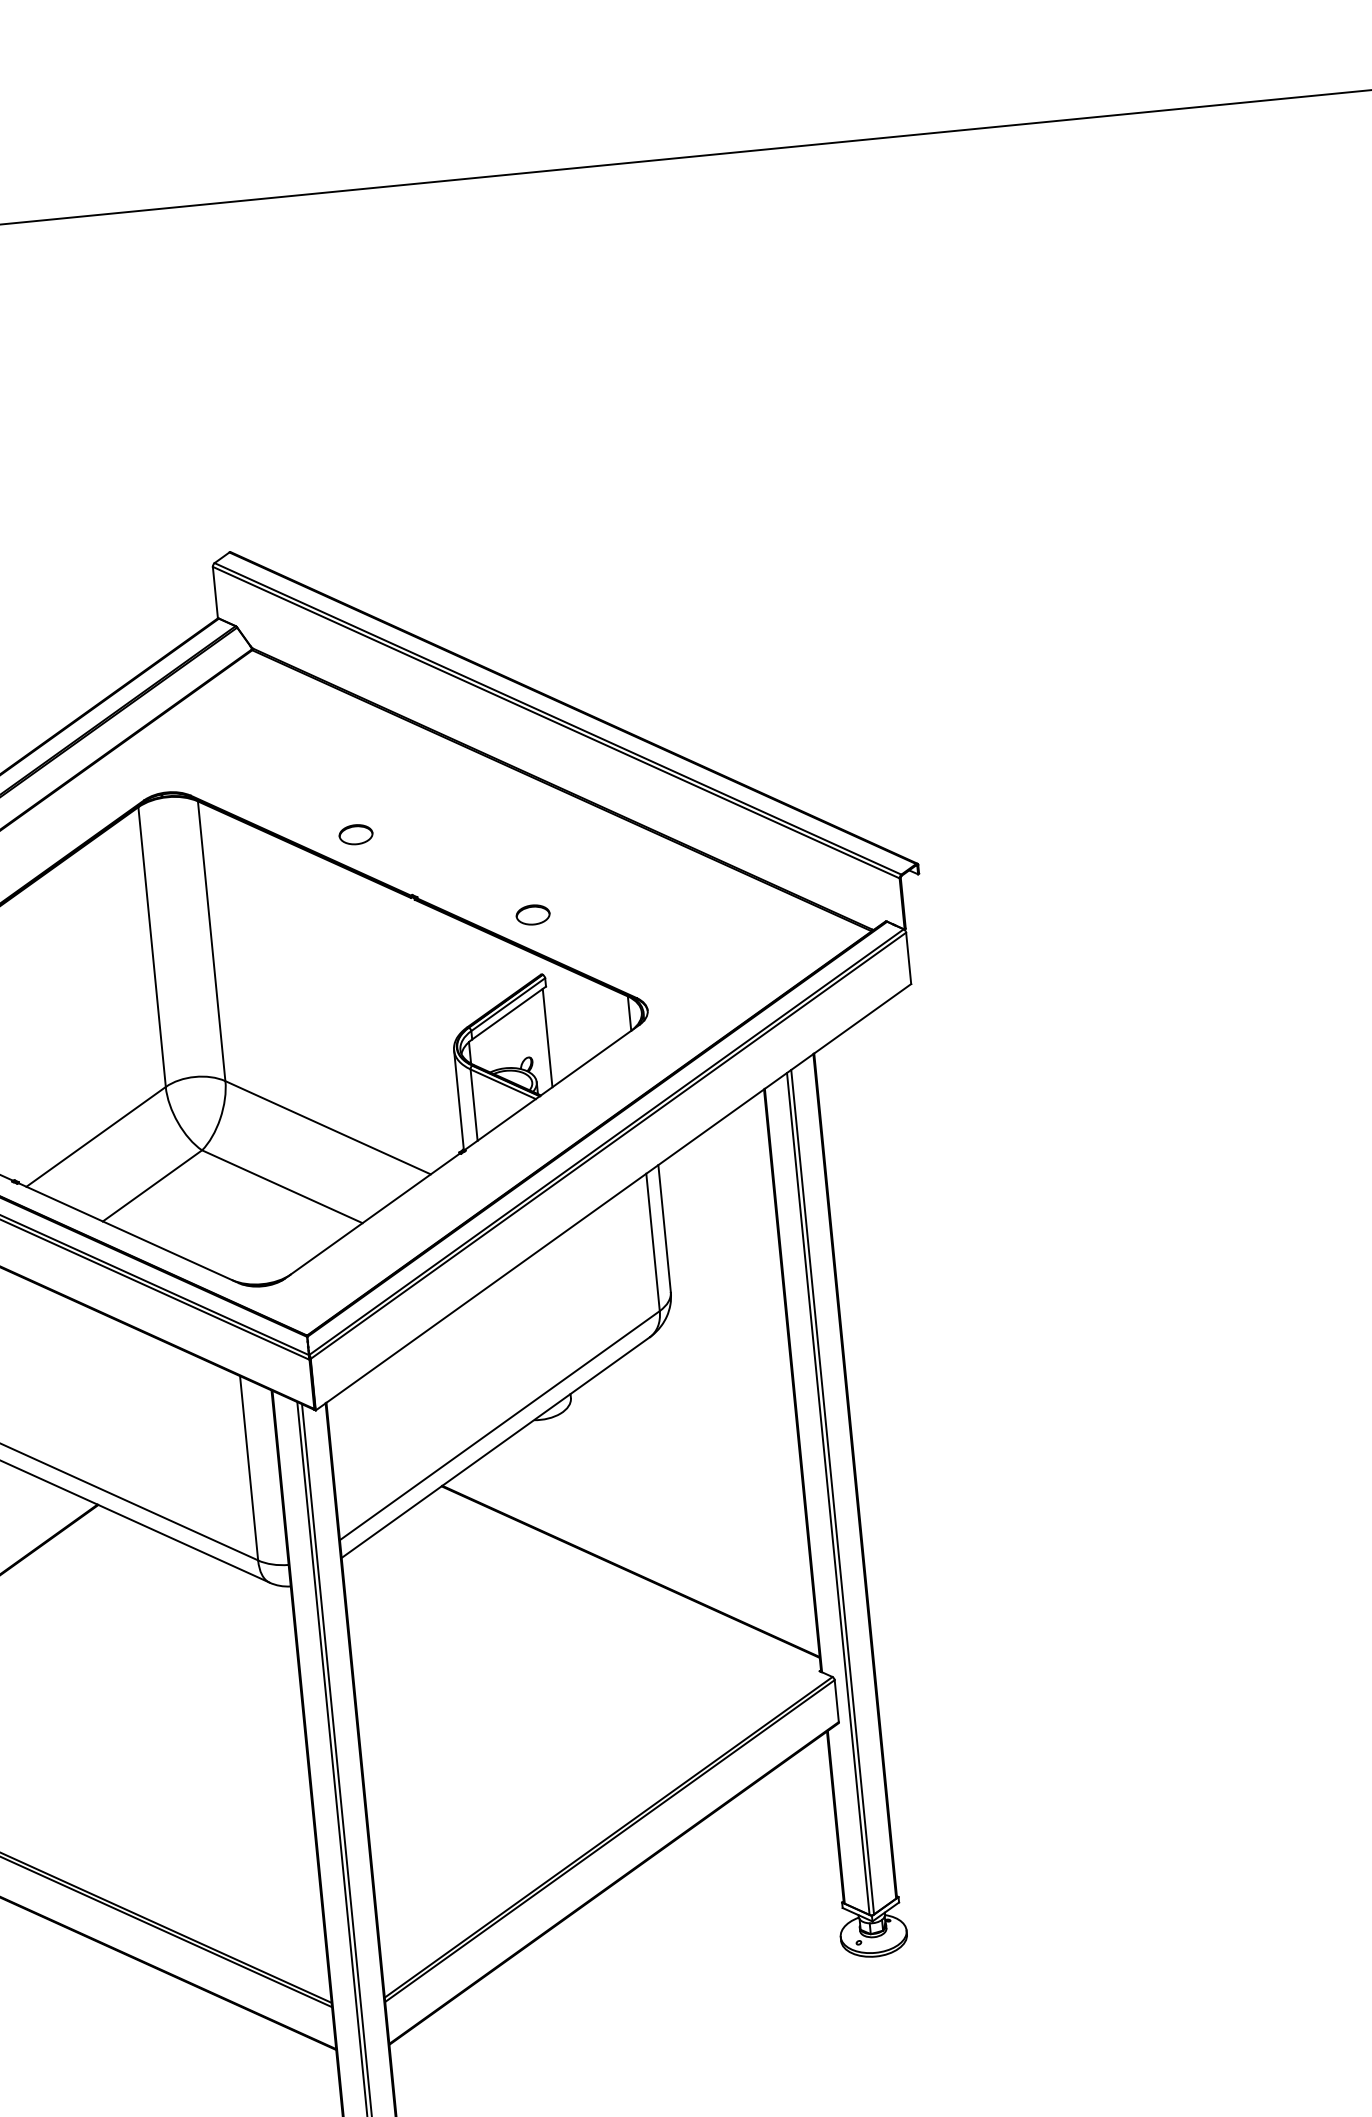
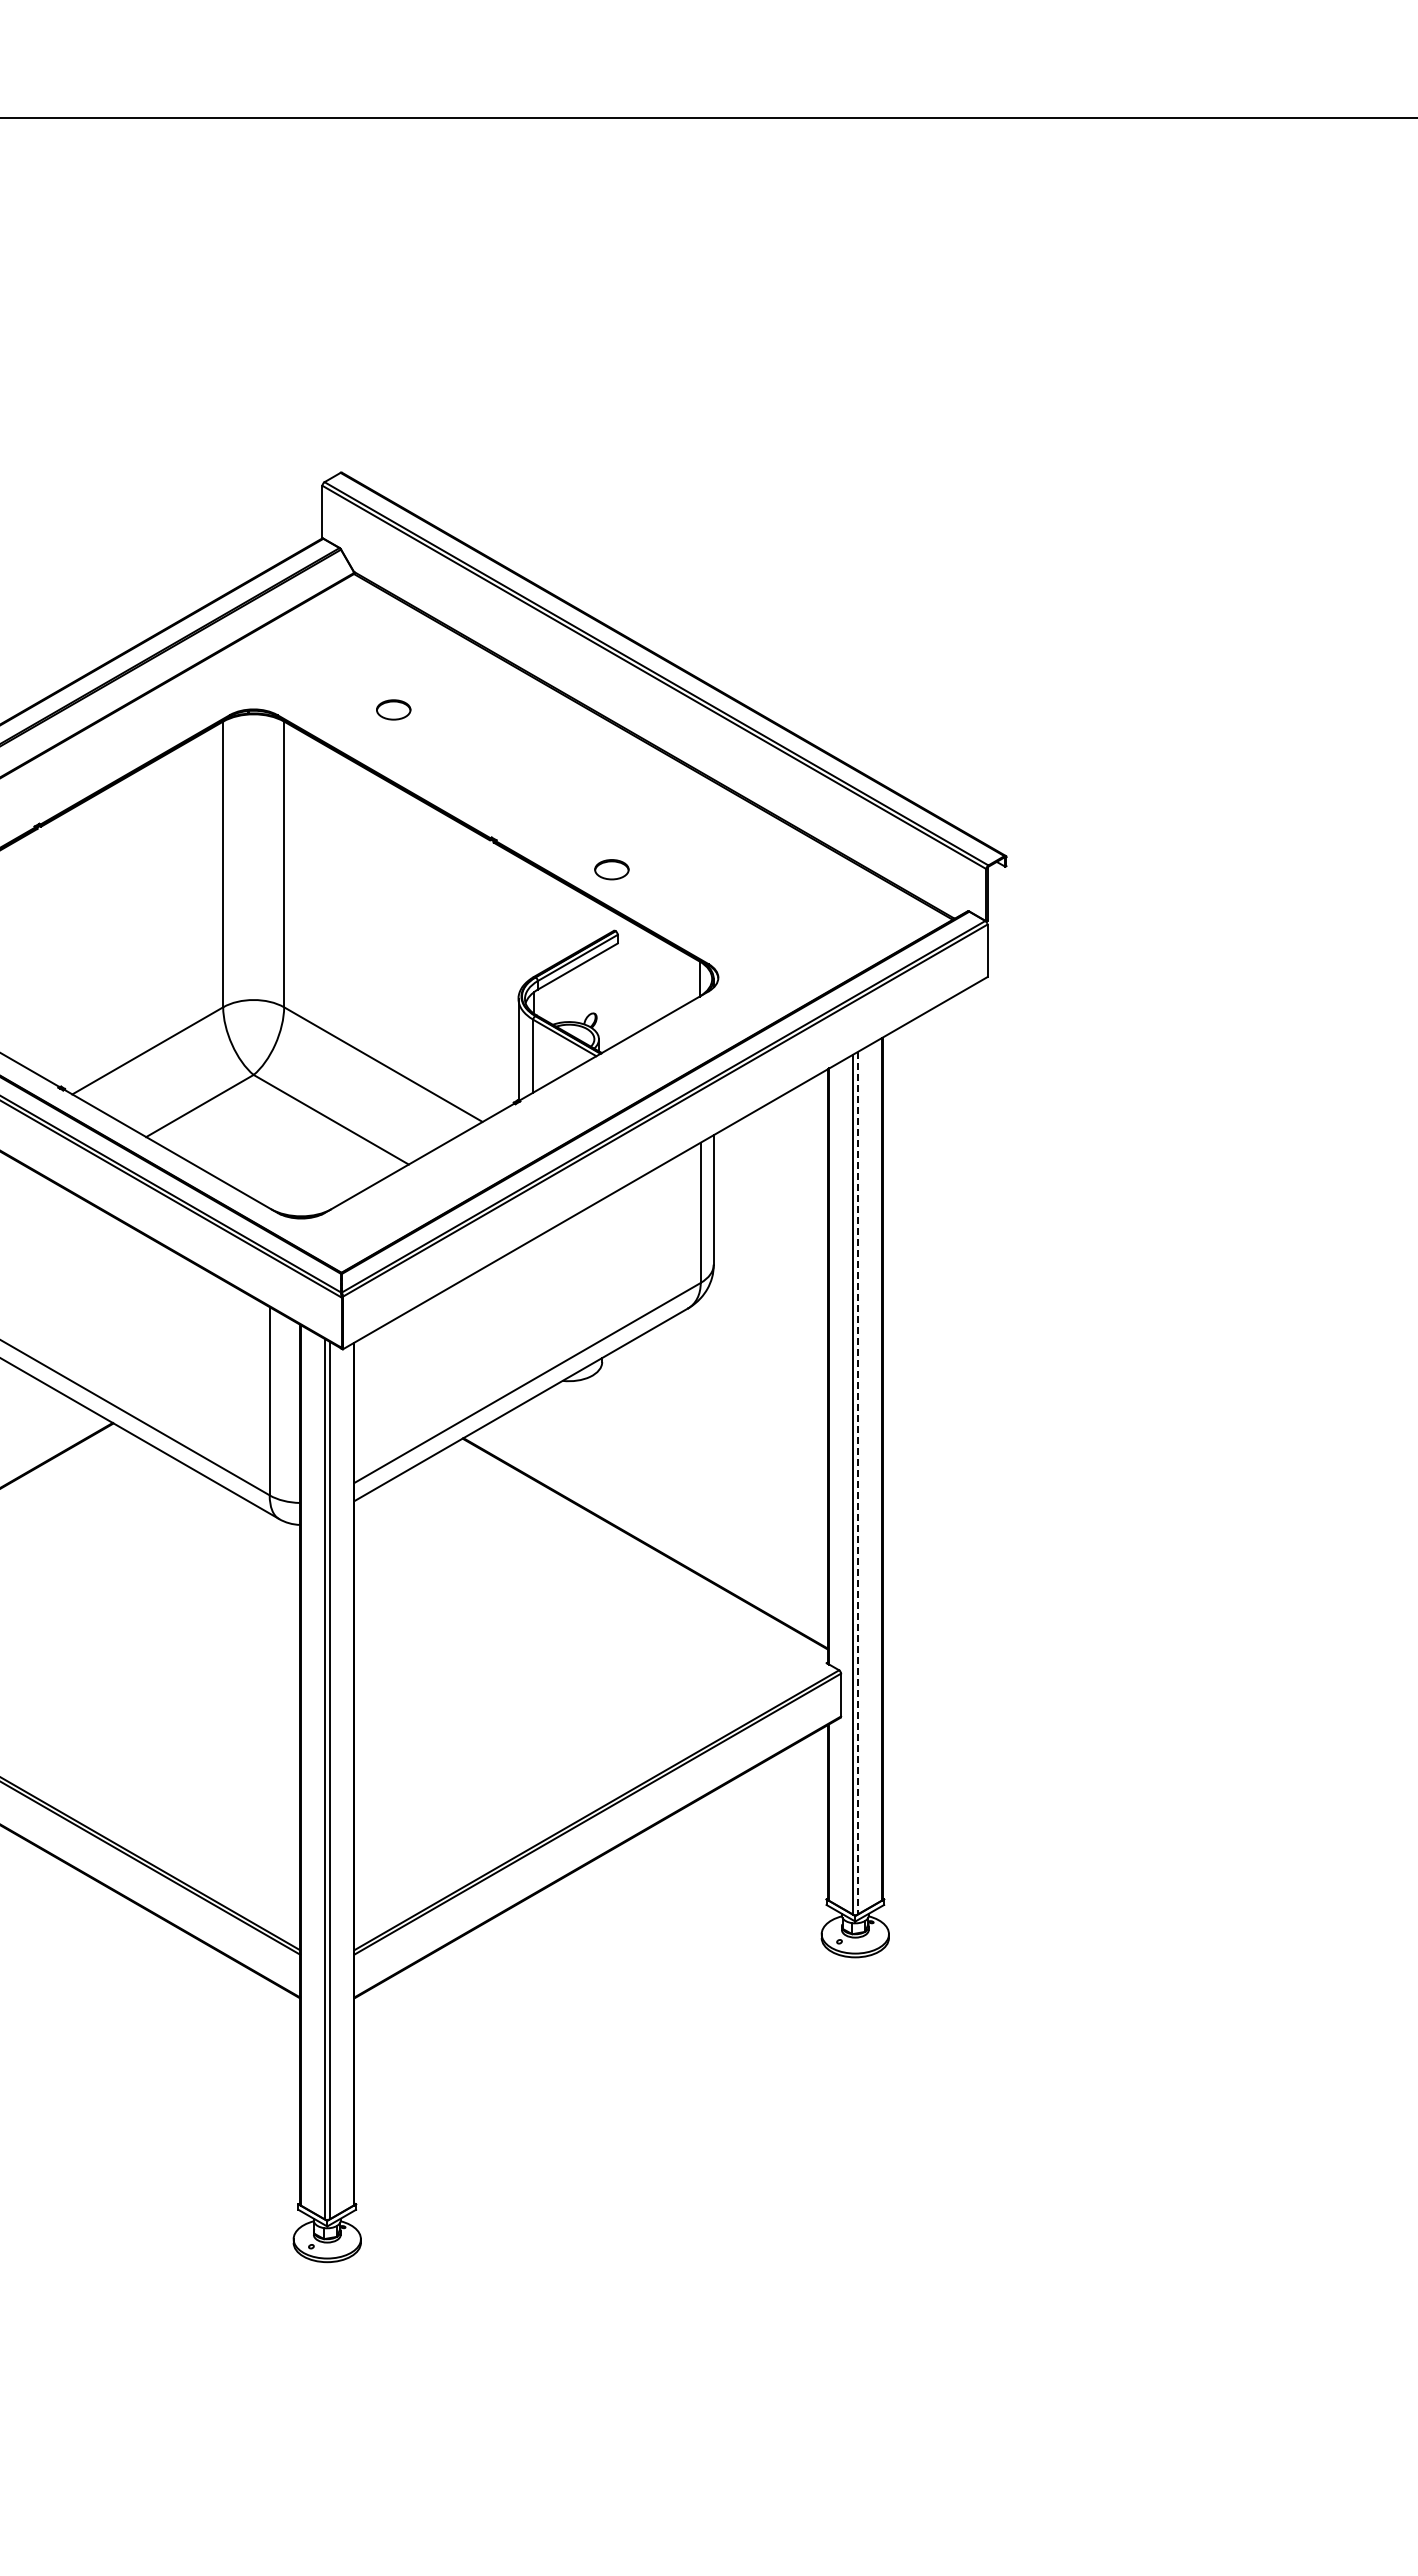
part: (355, 834) -> (393, 709), moved
line: (547, 1037) -> (614, 995), removed
line: (832, 1492) -> (857, 1483), solid -> dashed

